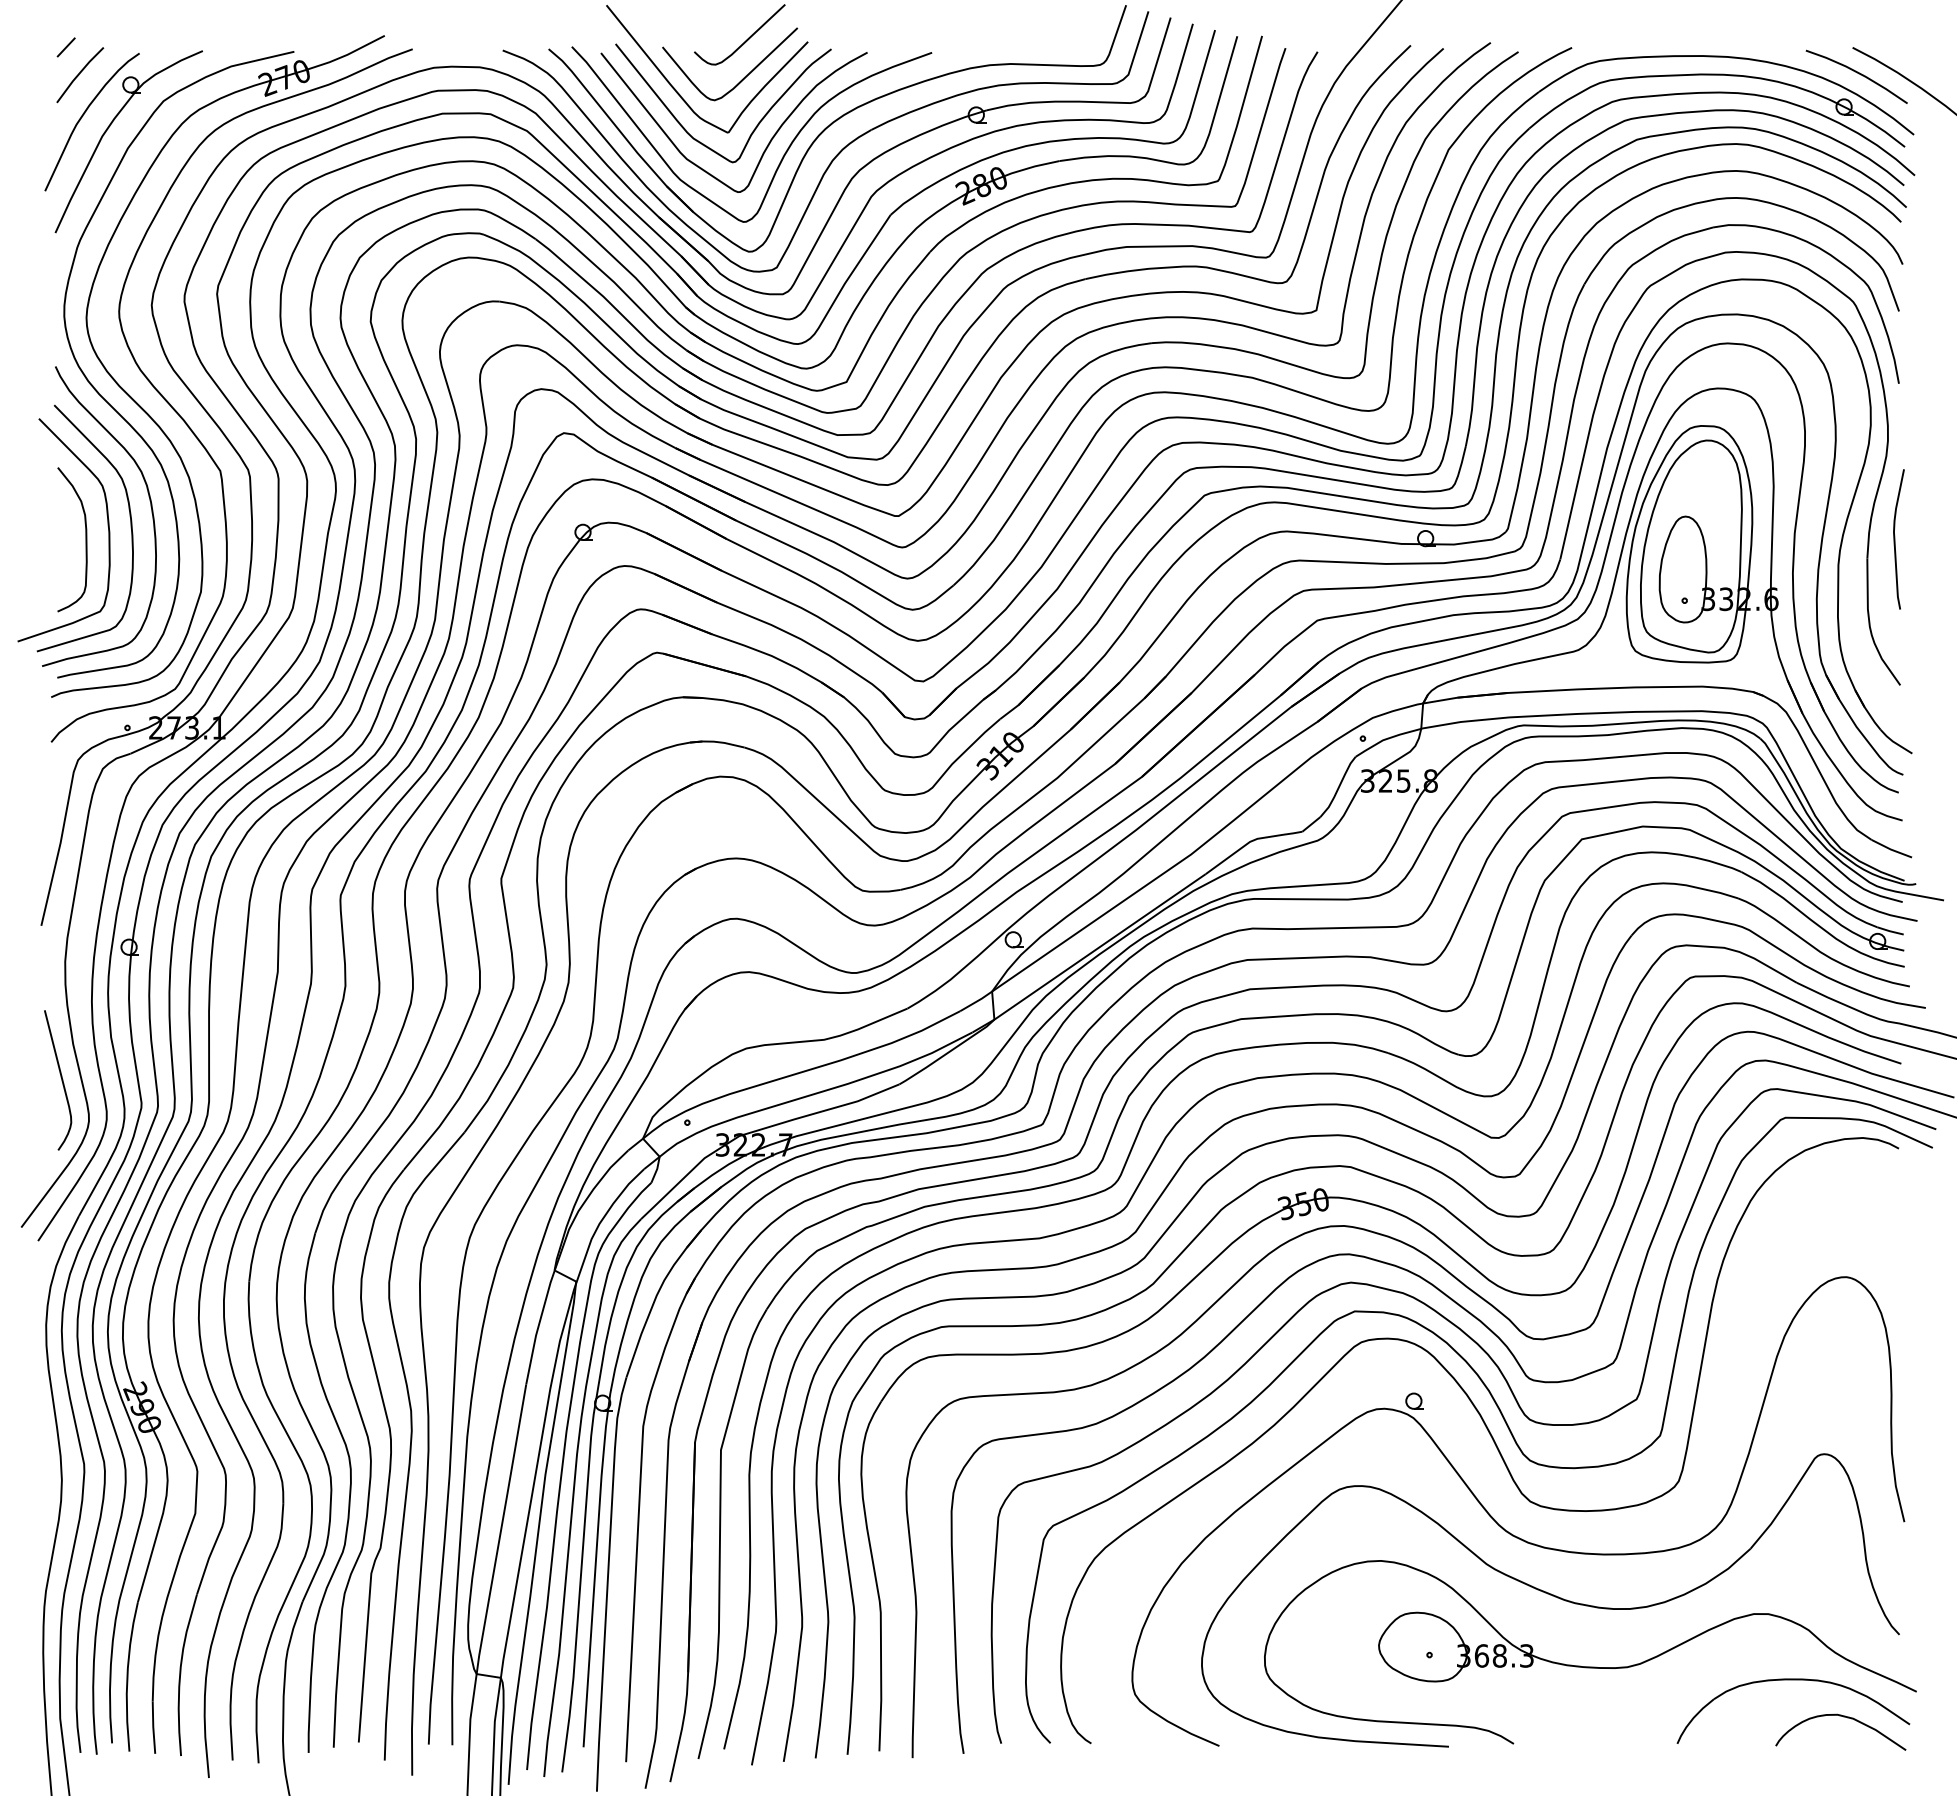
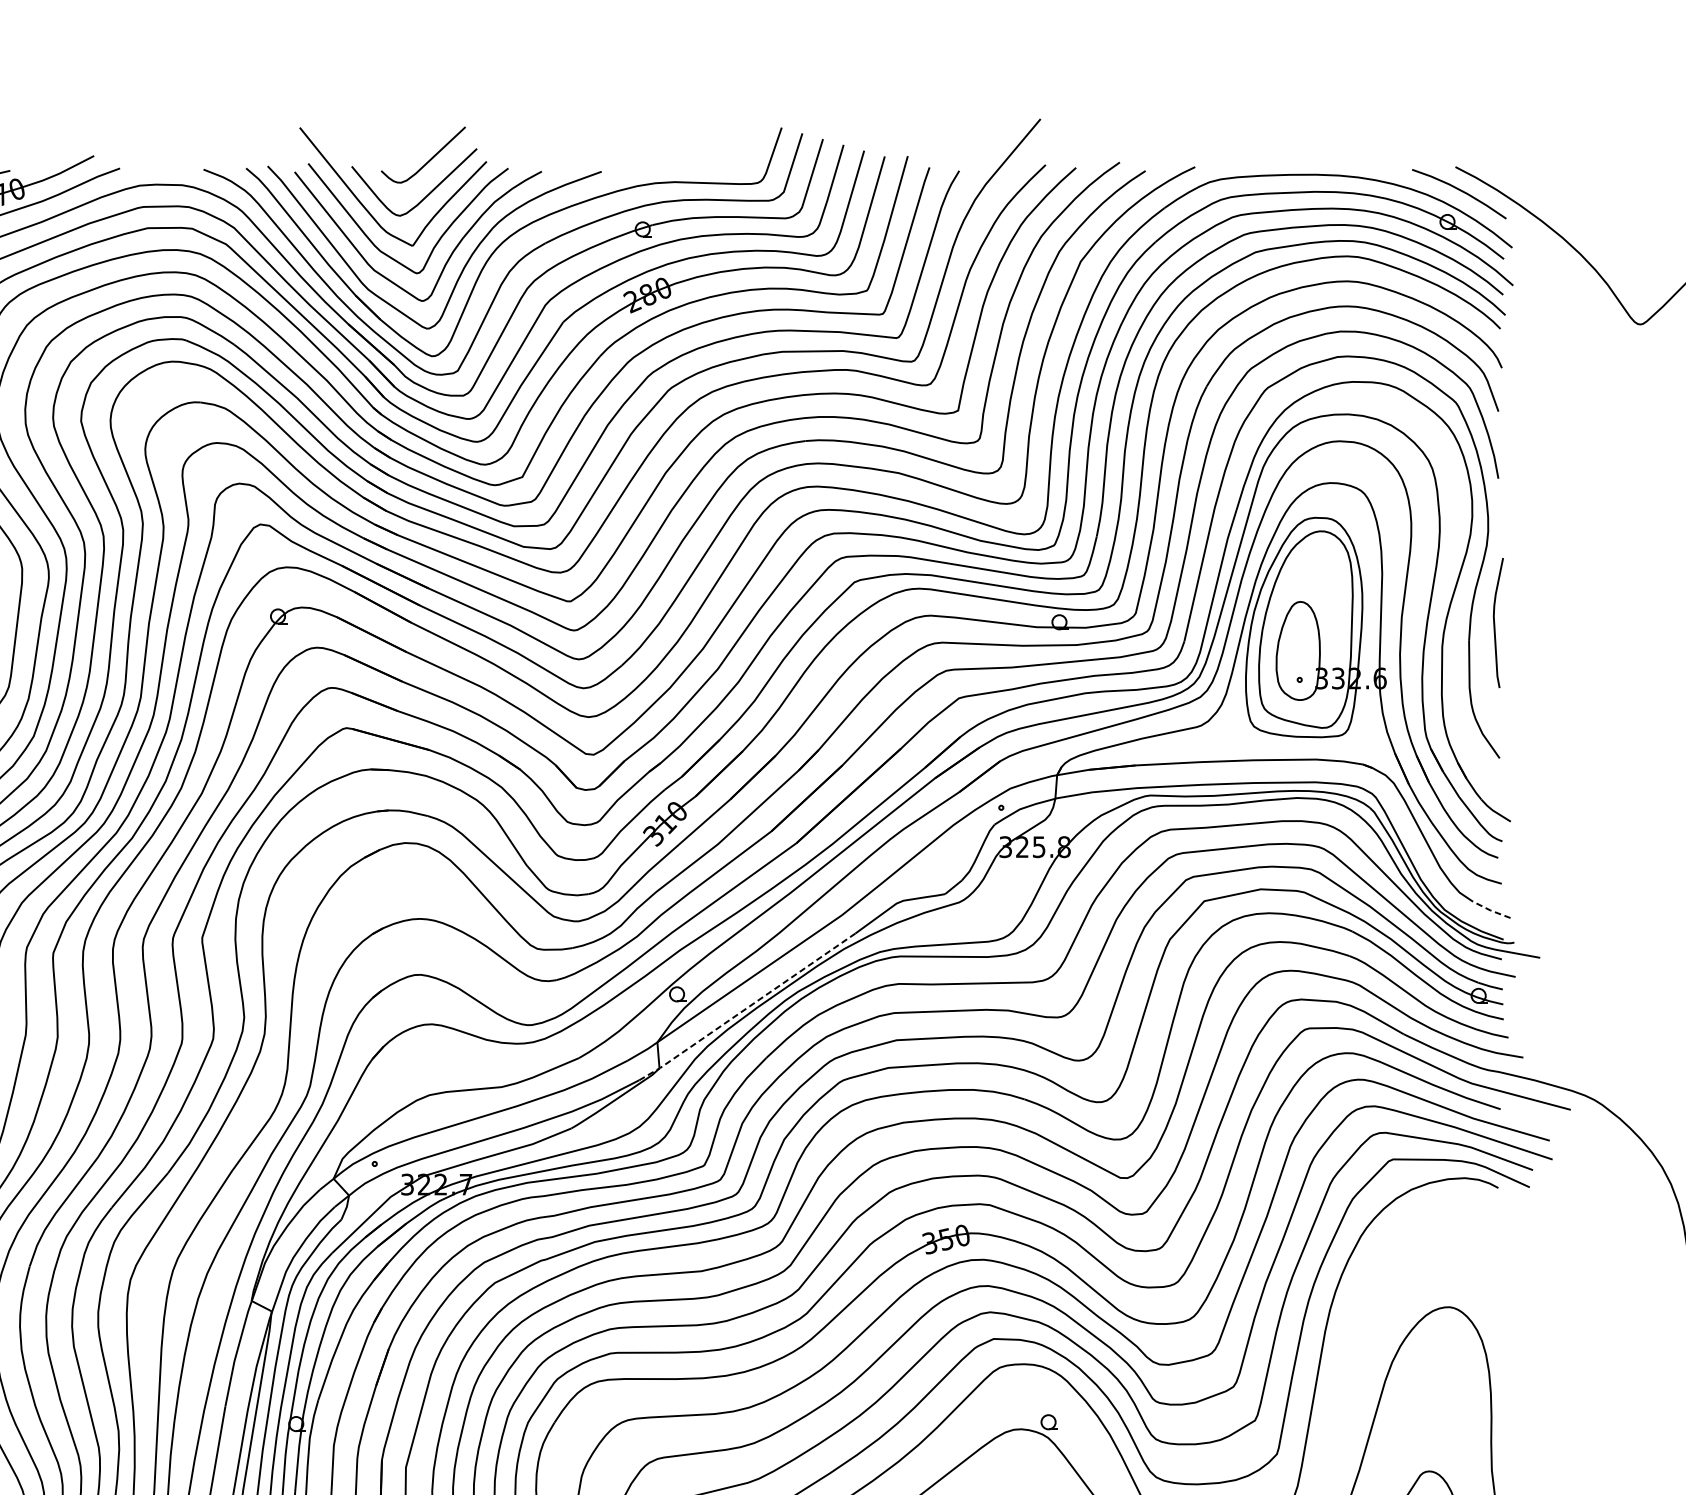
line: (1890, 849) -> (1490, 910), solid -> dashed
line: (1088, 955) -> (746, 1008), solid -> dashed

